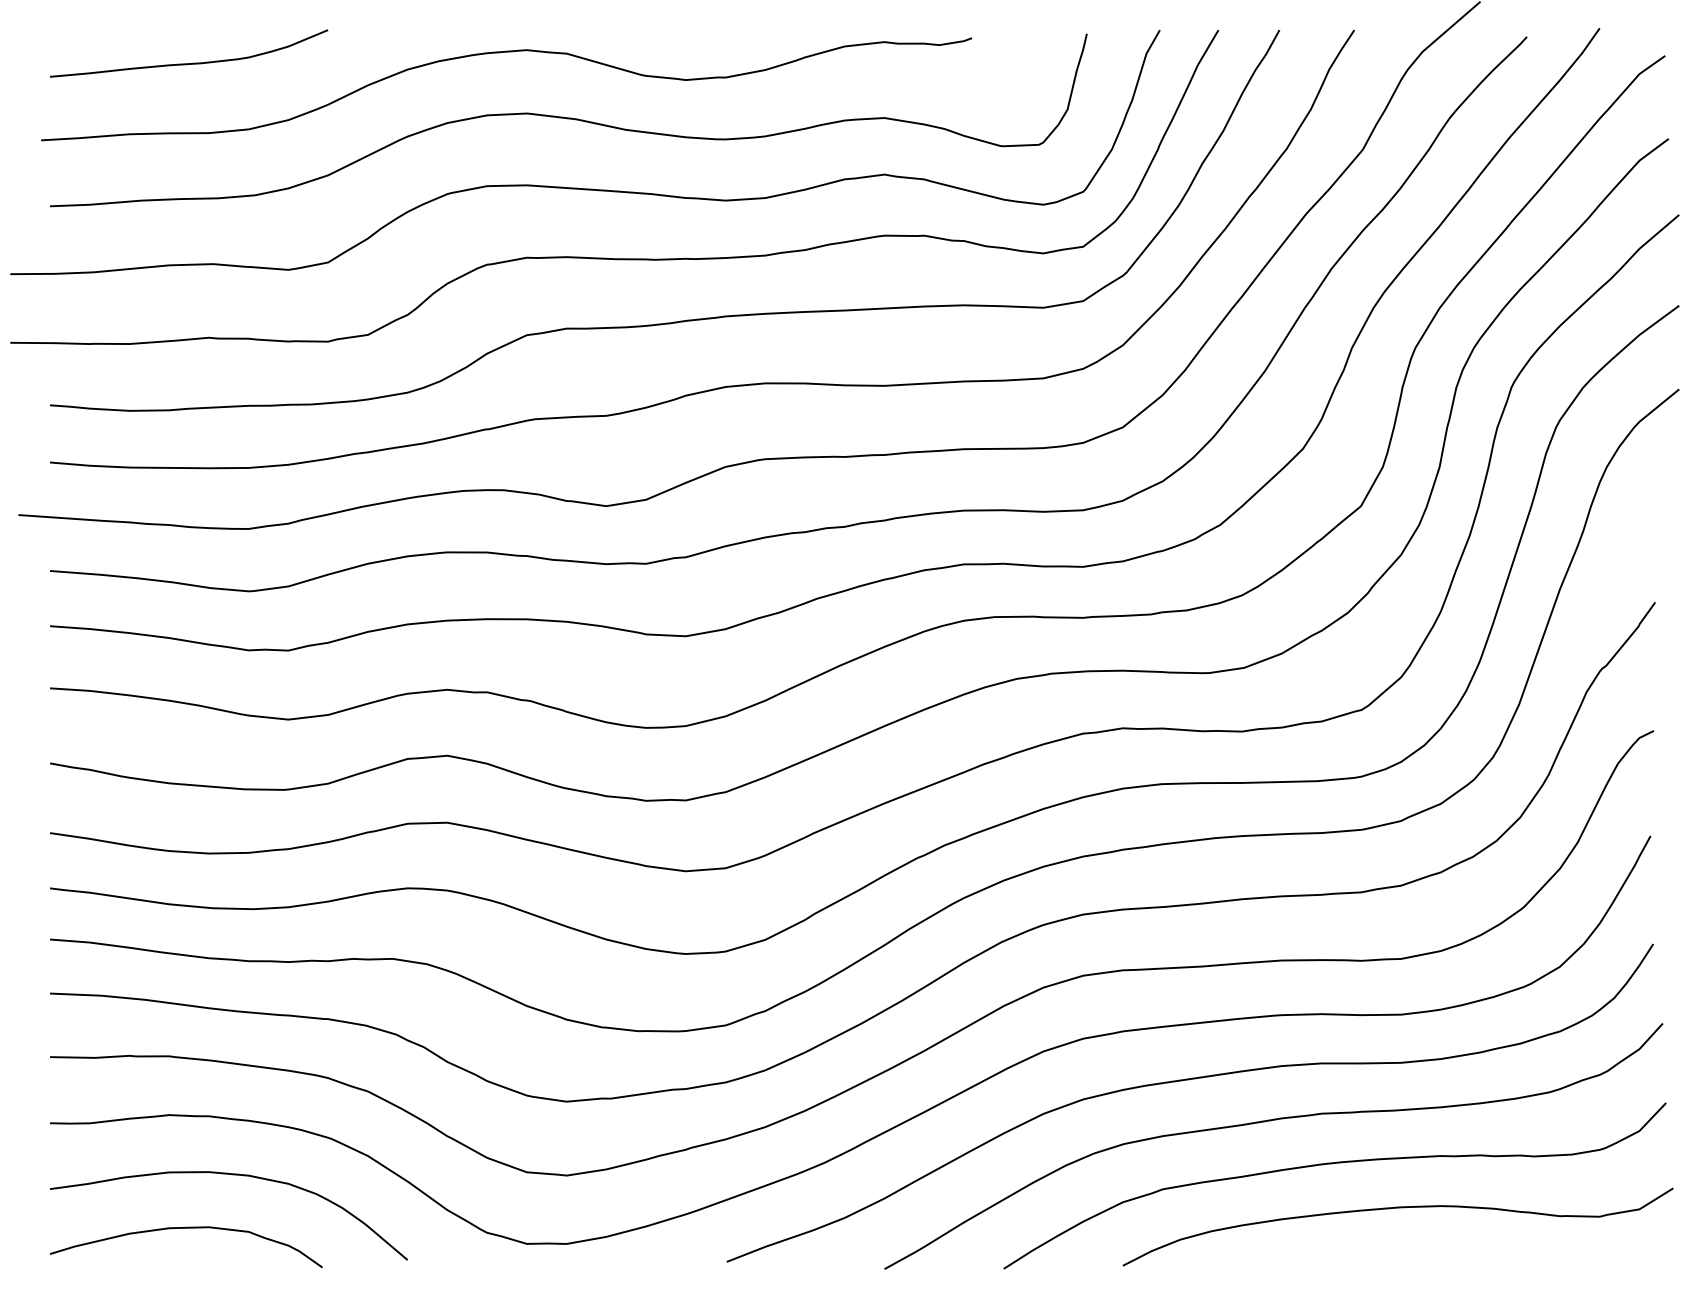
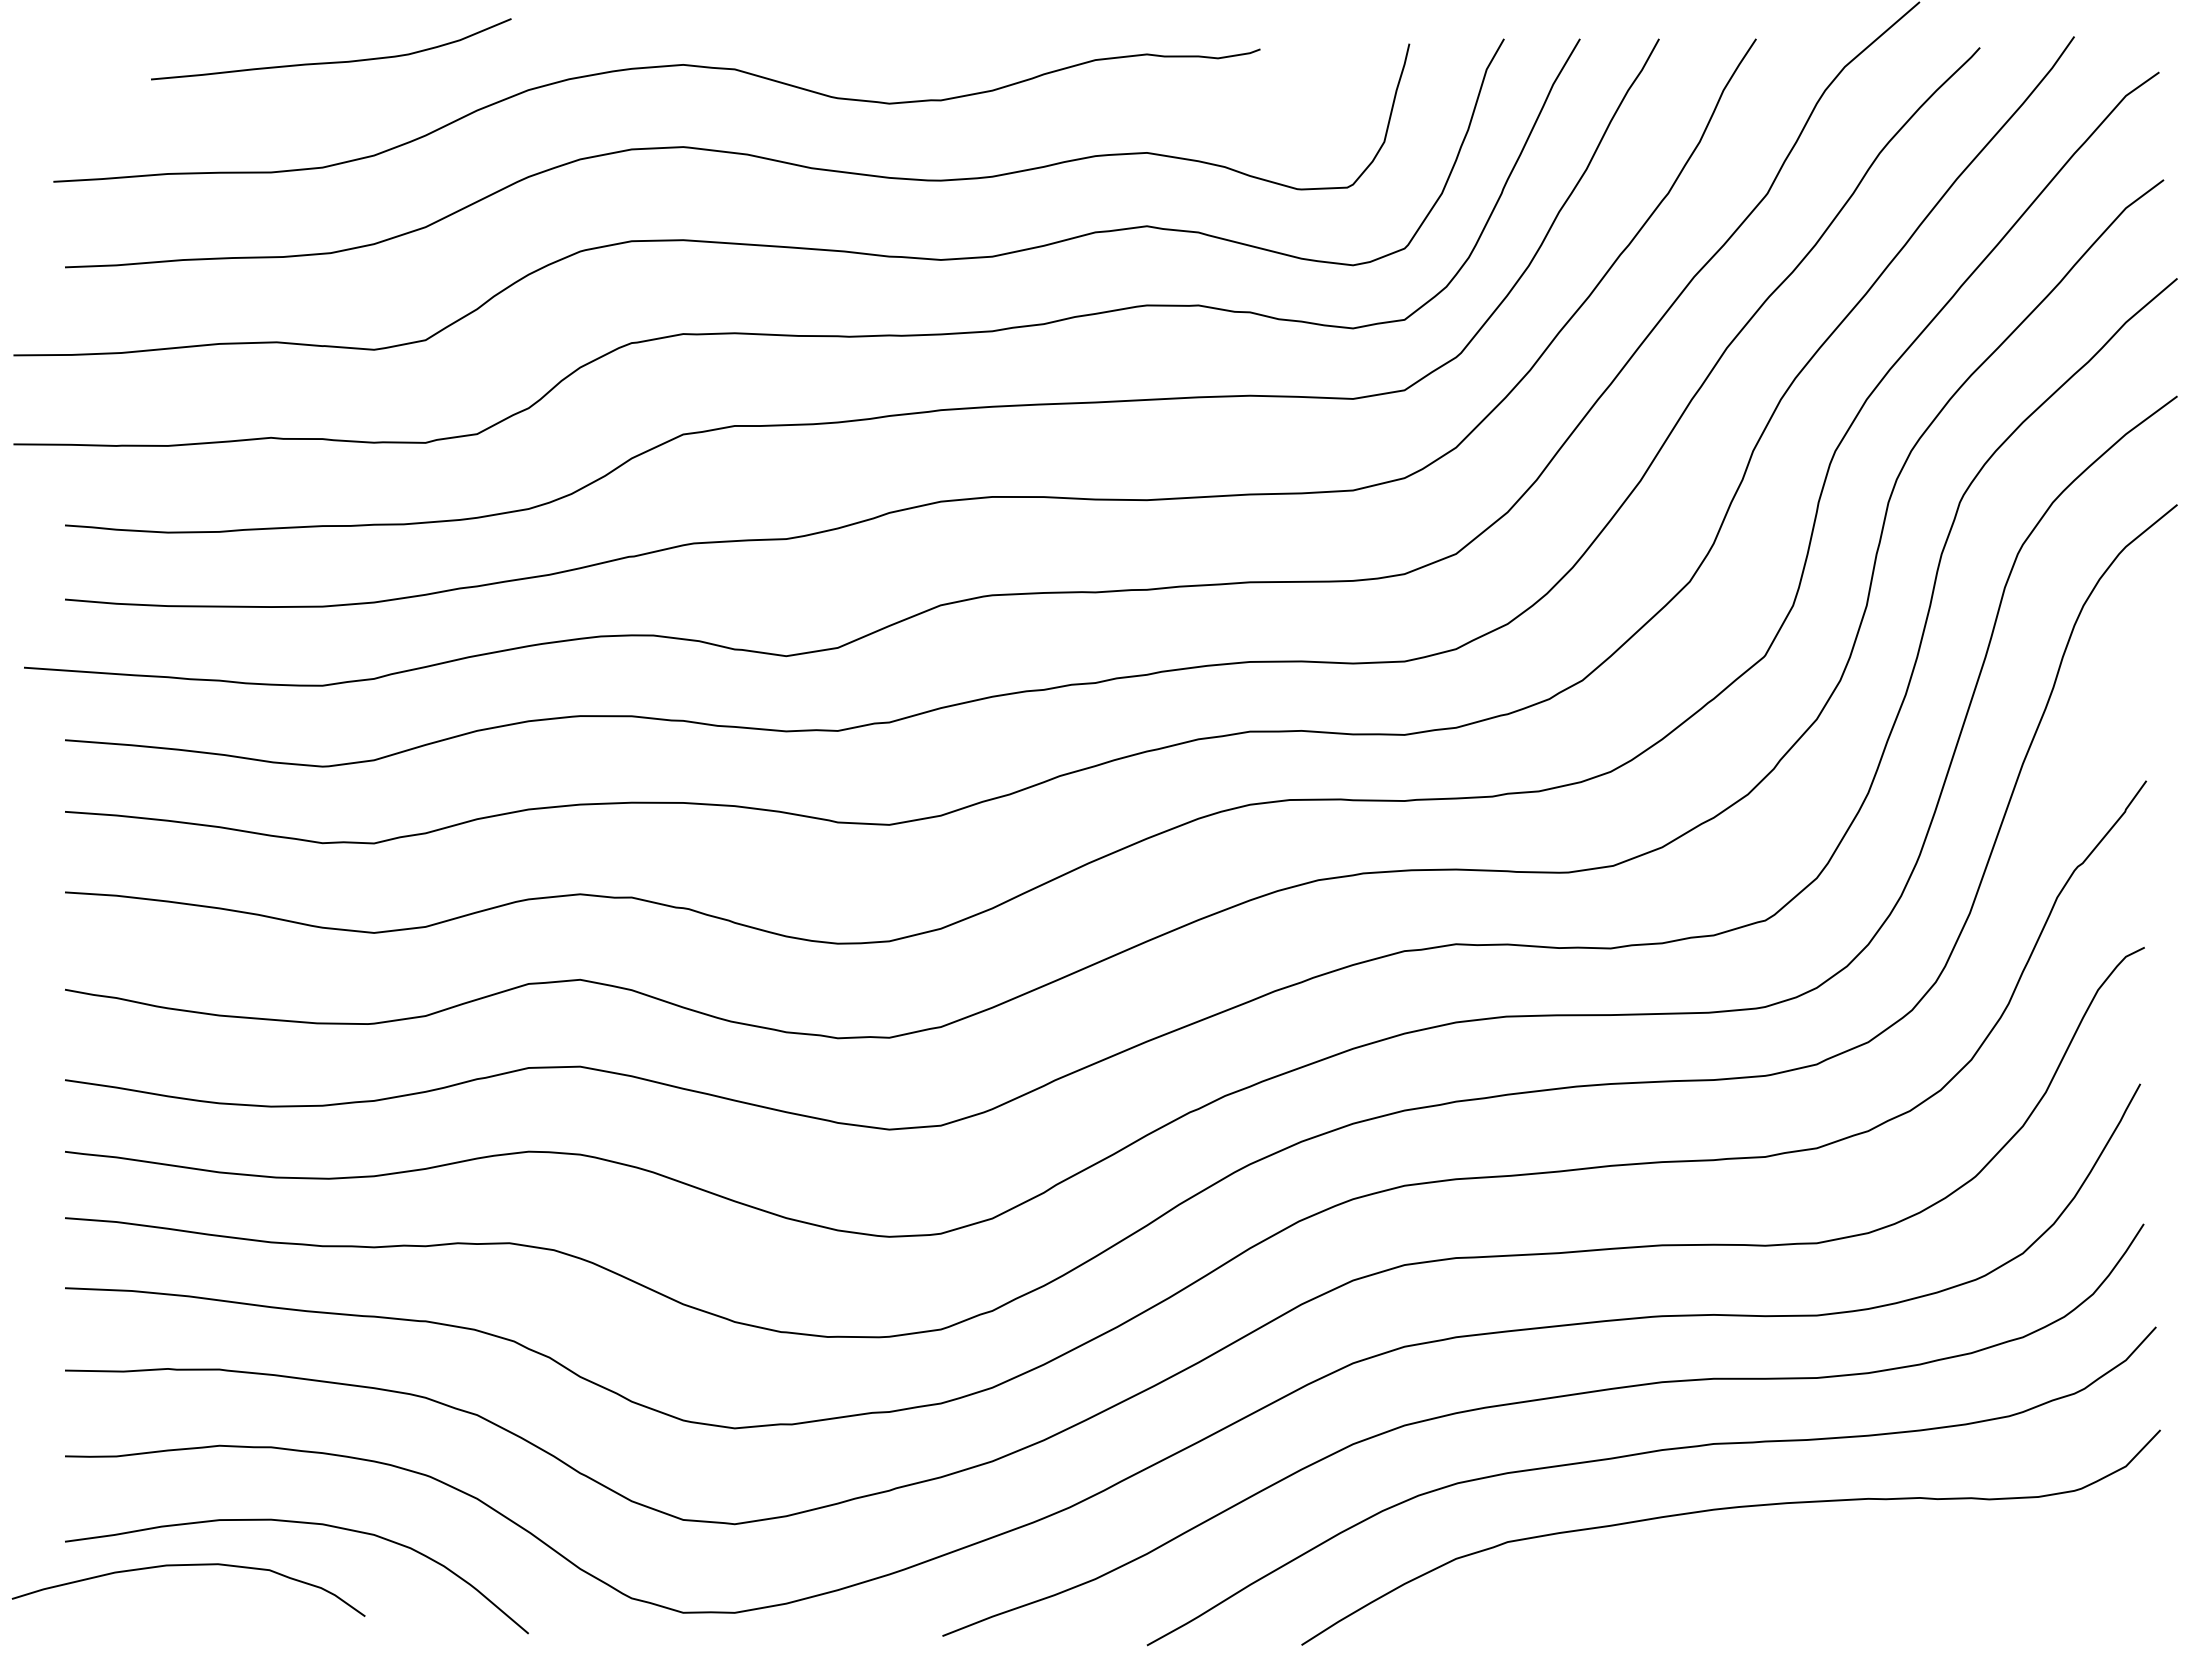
curve: (190, 62) -> (332, 61), moved
curve: (1398, 1208) -> (1813, 1566), removed
curve: (186, 1228) -> (188, 1565), moved

